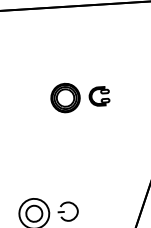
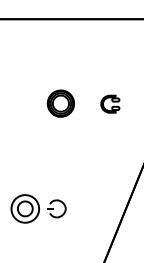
part: (99, 95) -> (110, 103), moved

